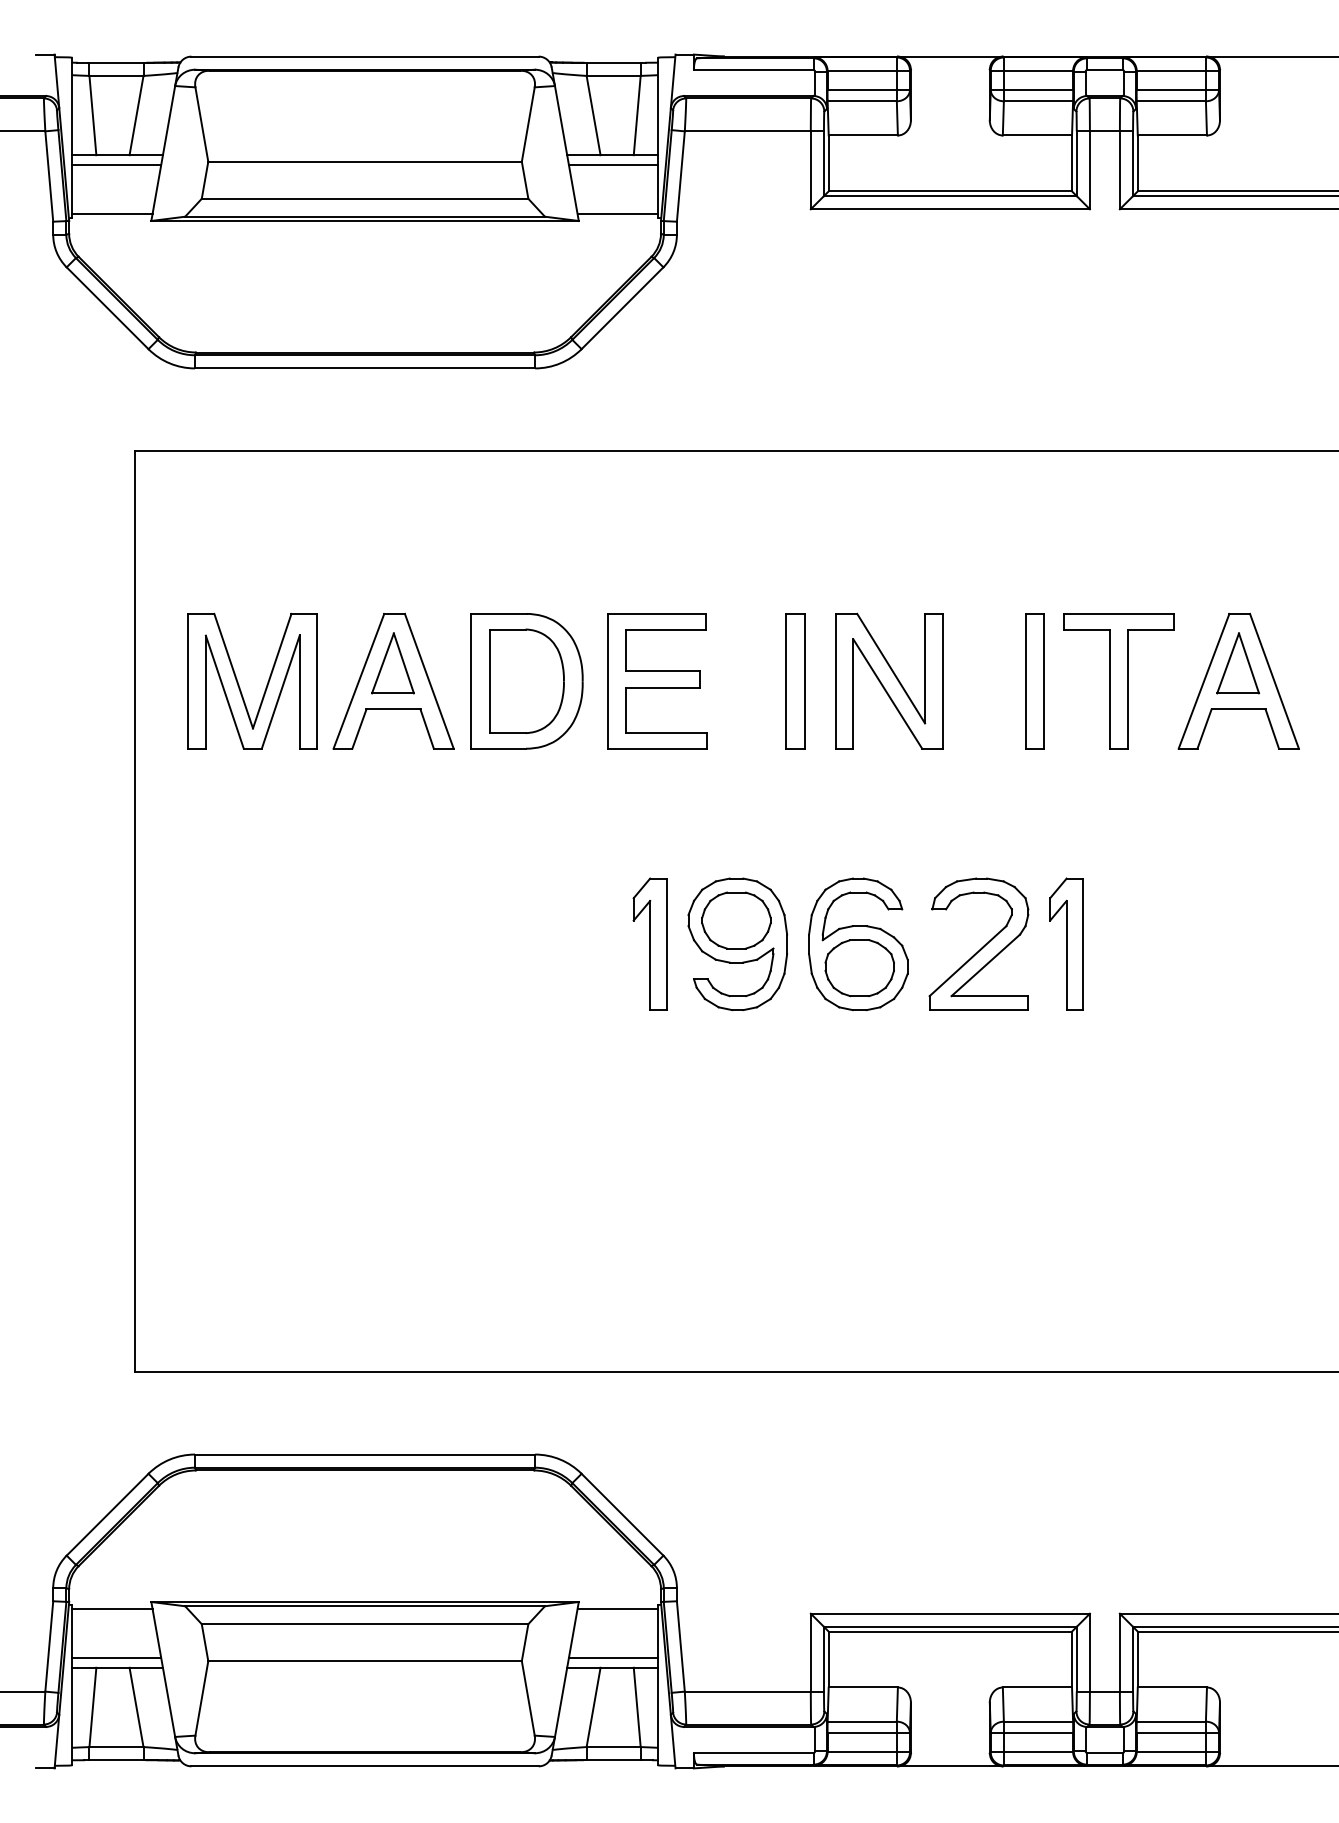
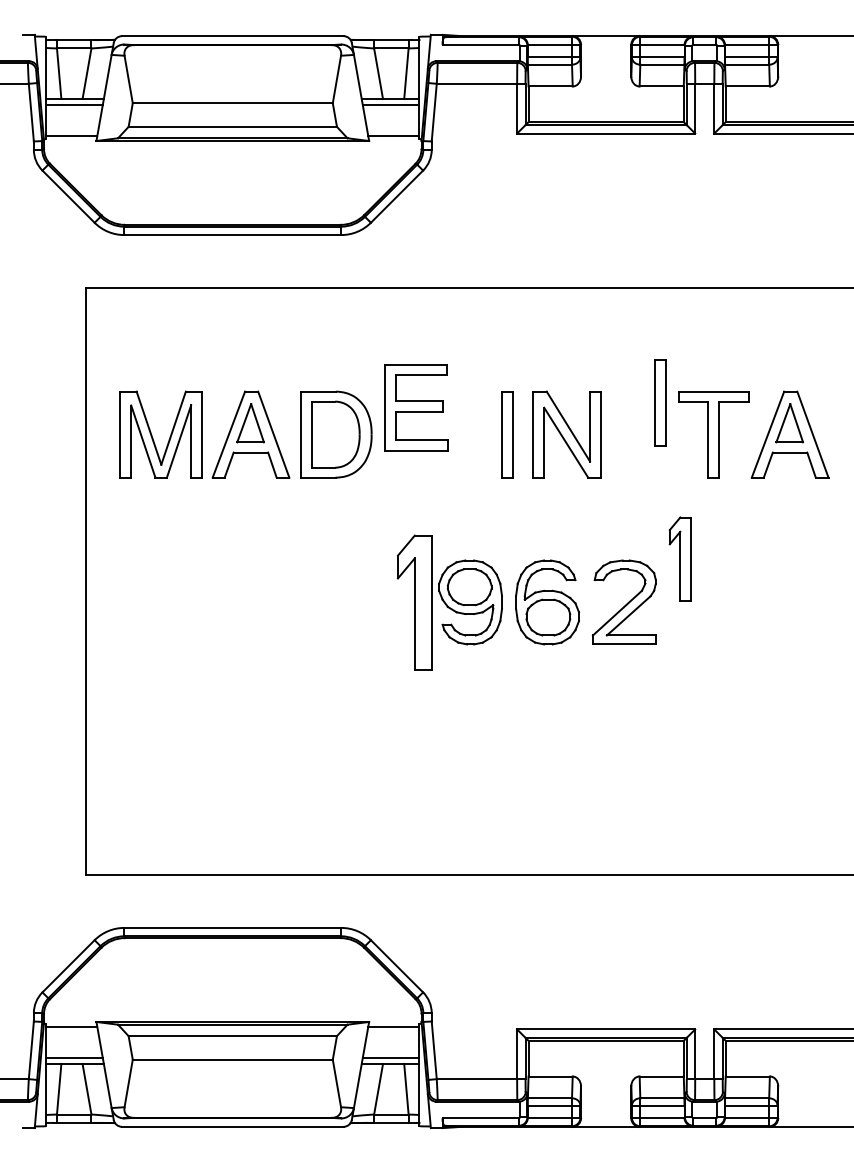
part: (657, 681) -> (416, 407), moved
part: (1035, 681) -> (660, 402), moved
part: (649, 942) -> (414, 601), size x1.6
part: (1065, 942) -> (679, 558), moved

